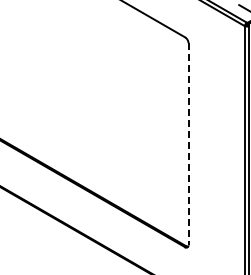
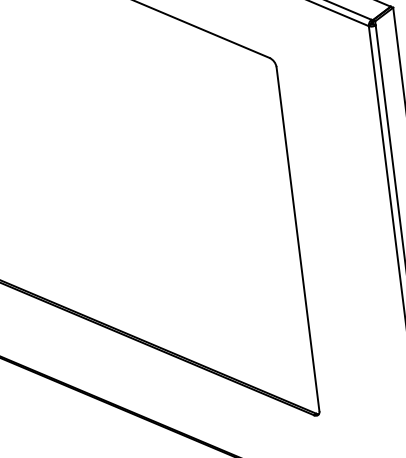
line: (188, 144) -> (297, 239), dashed -> solid

